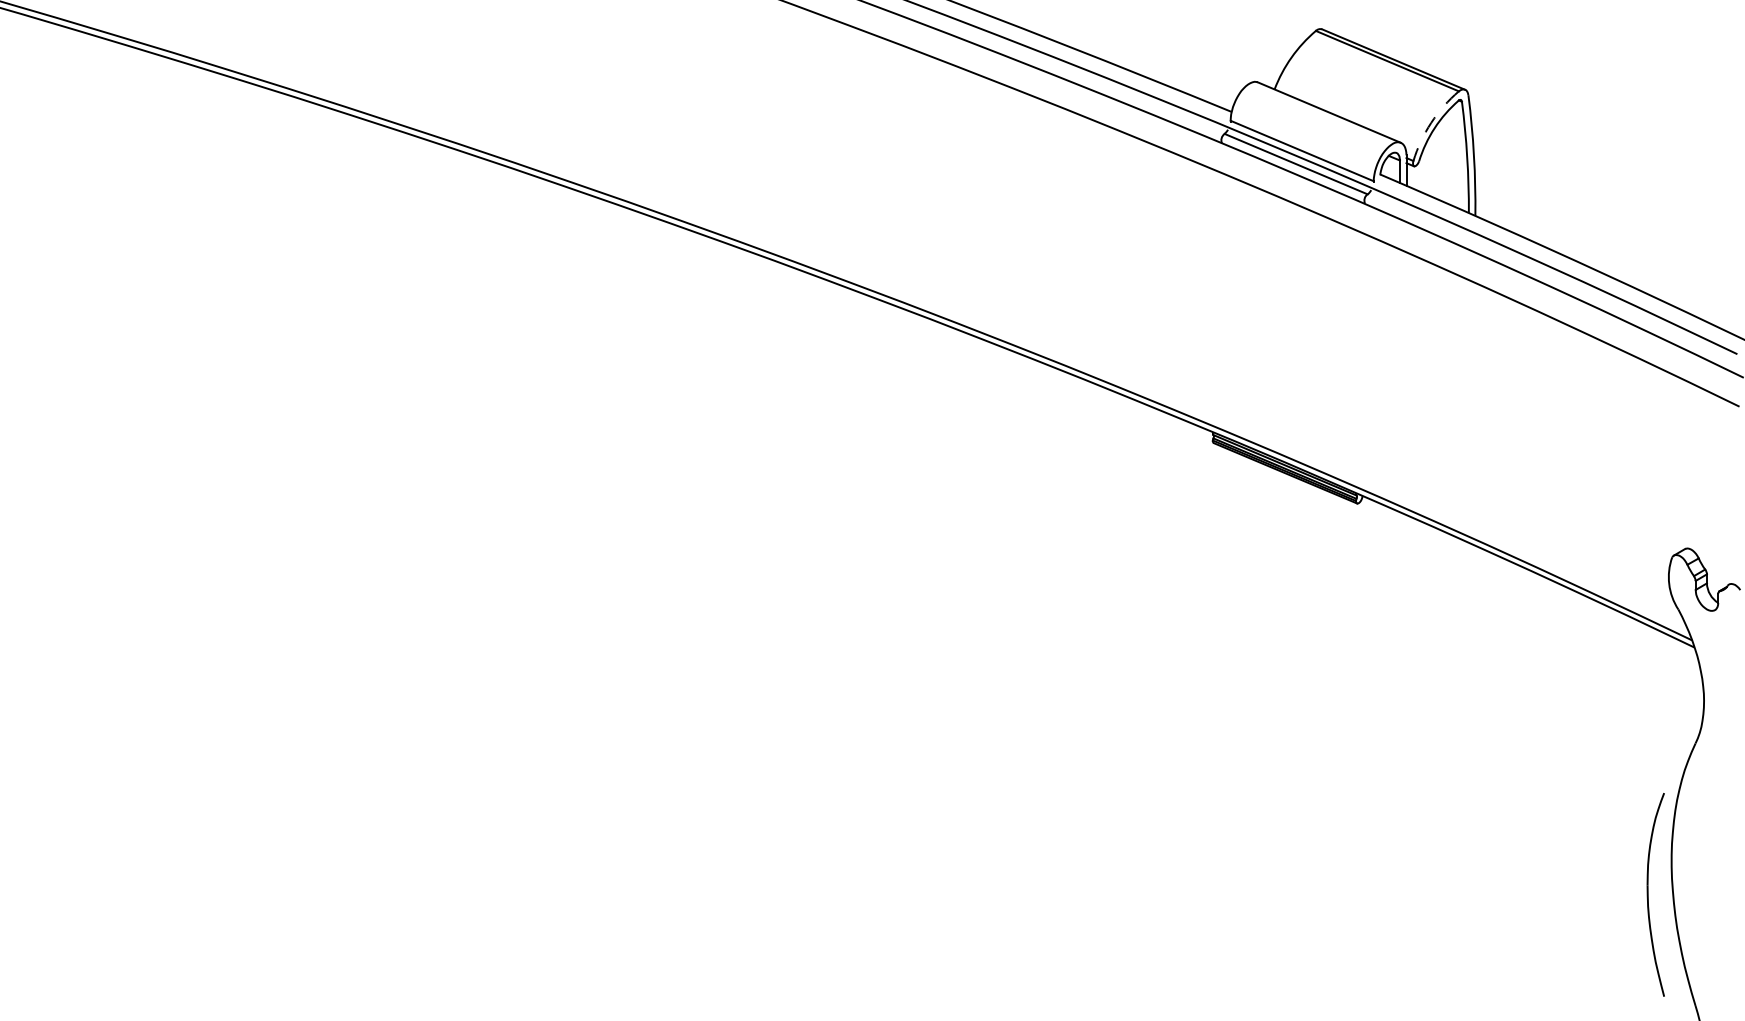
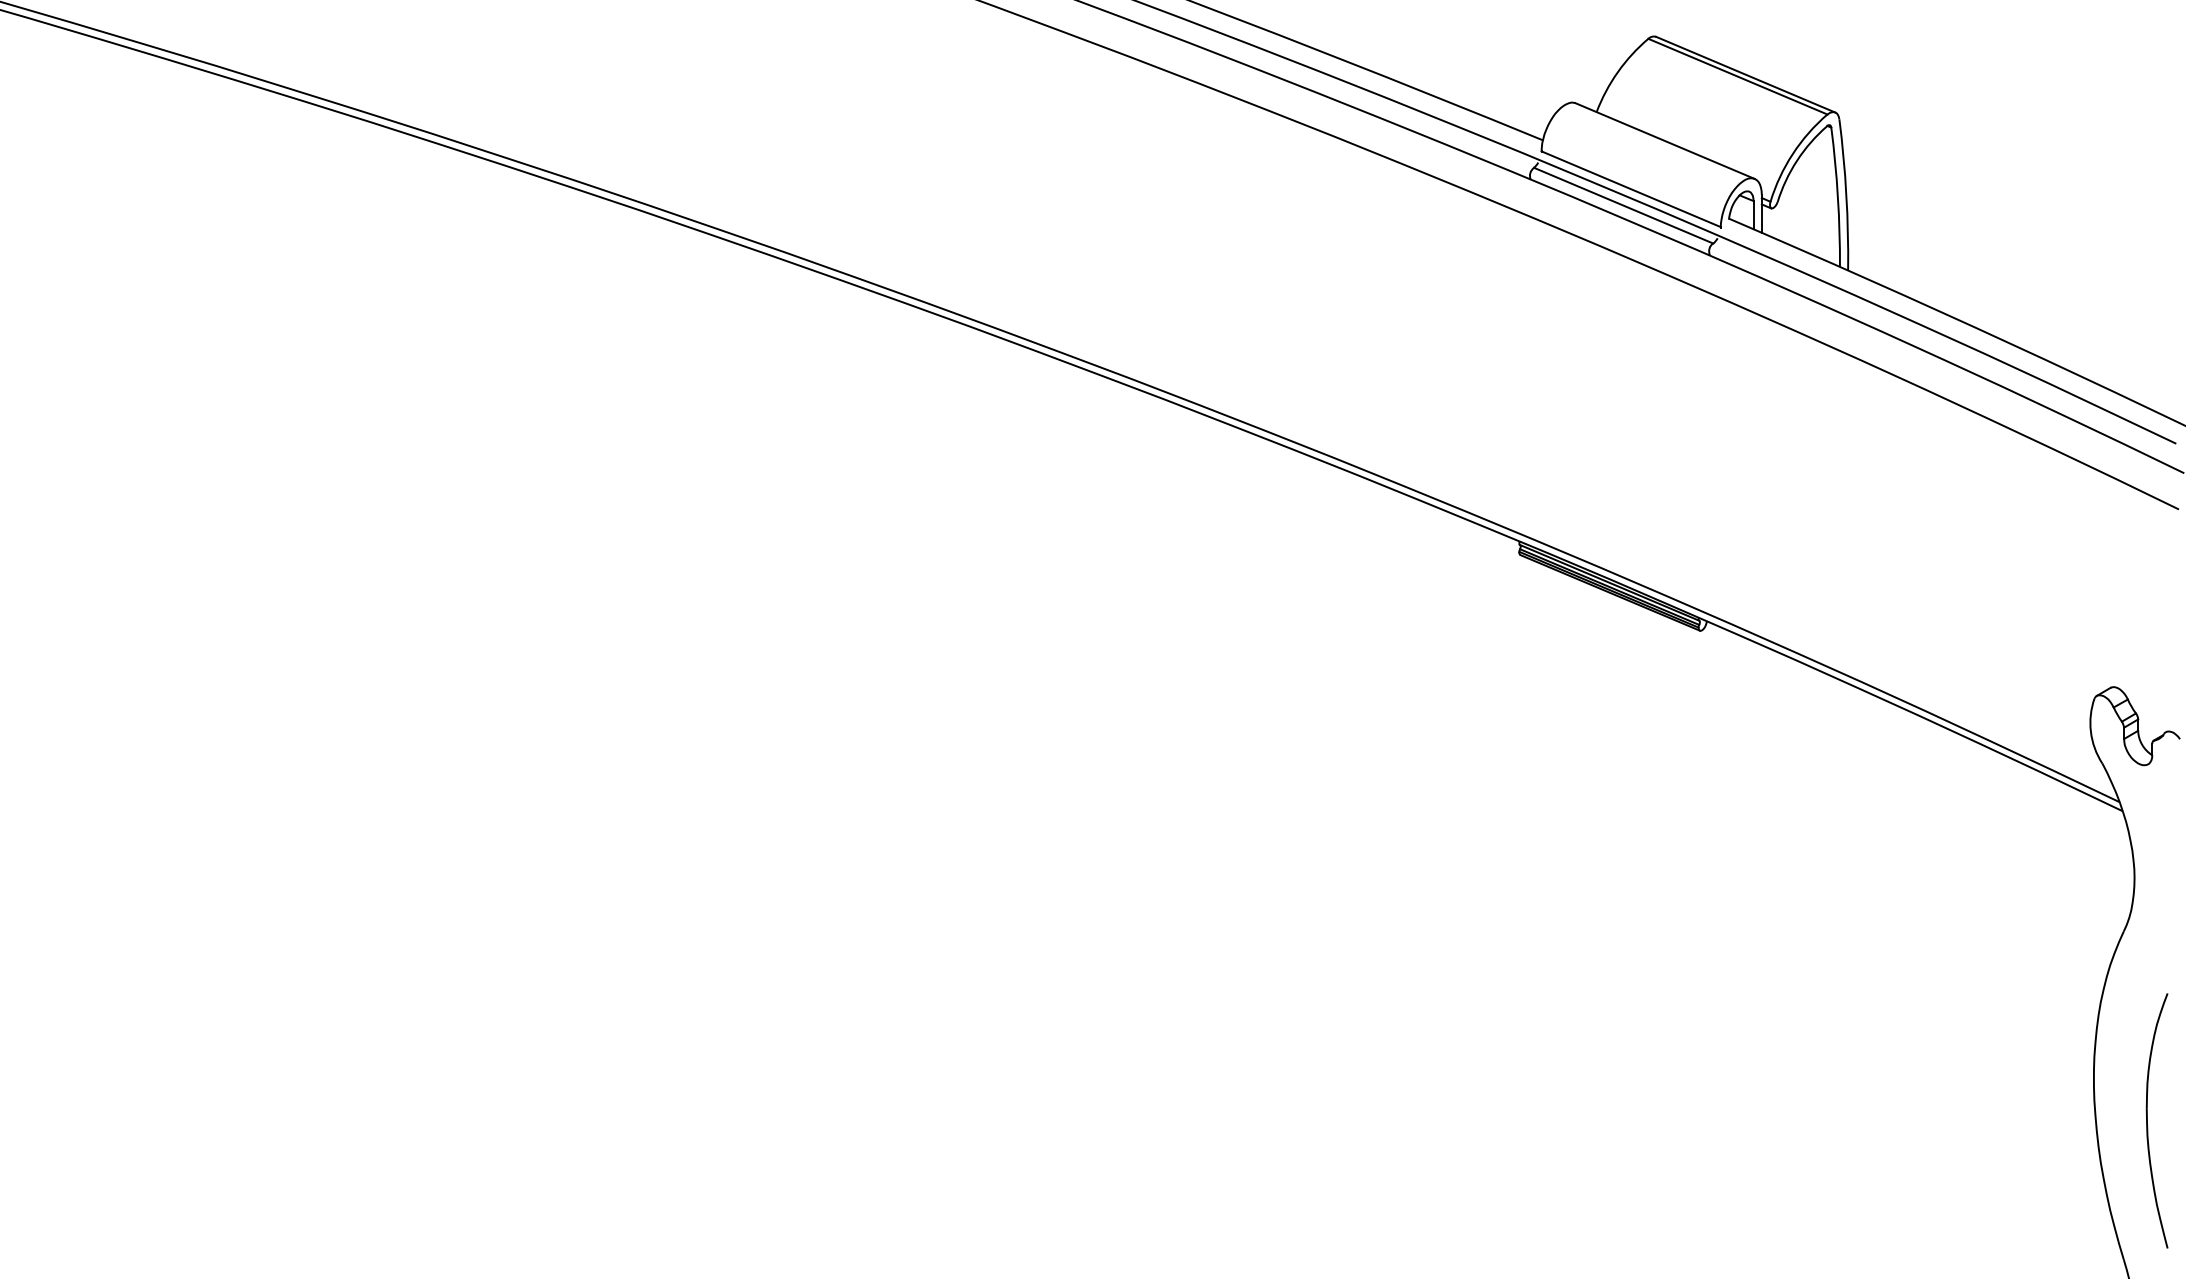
arc: (1430, 123) -> (1792, 154), dashed -> solid
part: (1648, 894) -> (2147, 1120), moved

